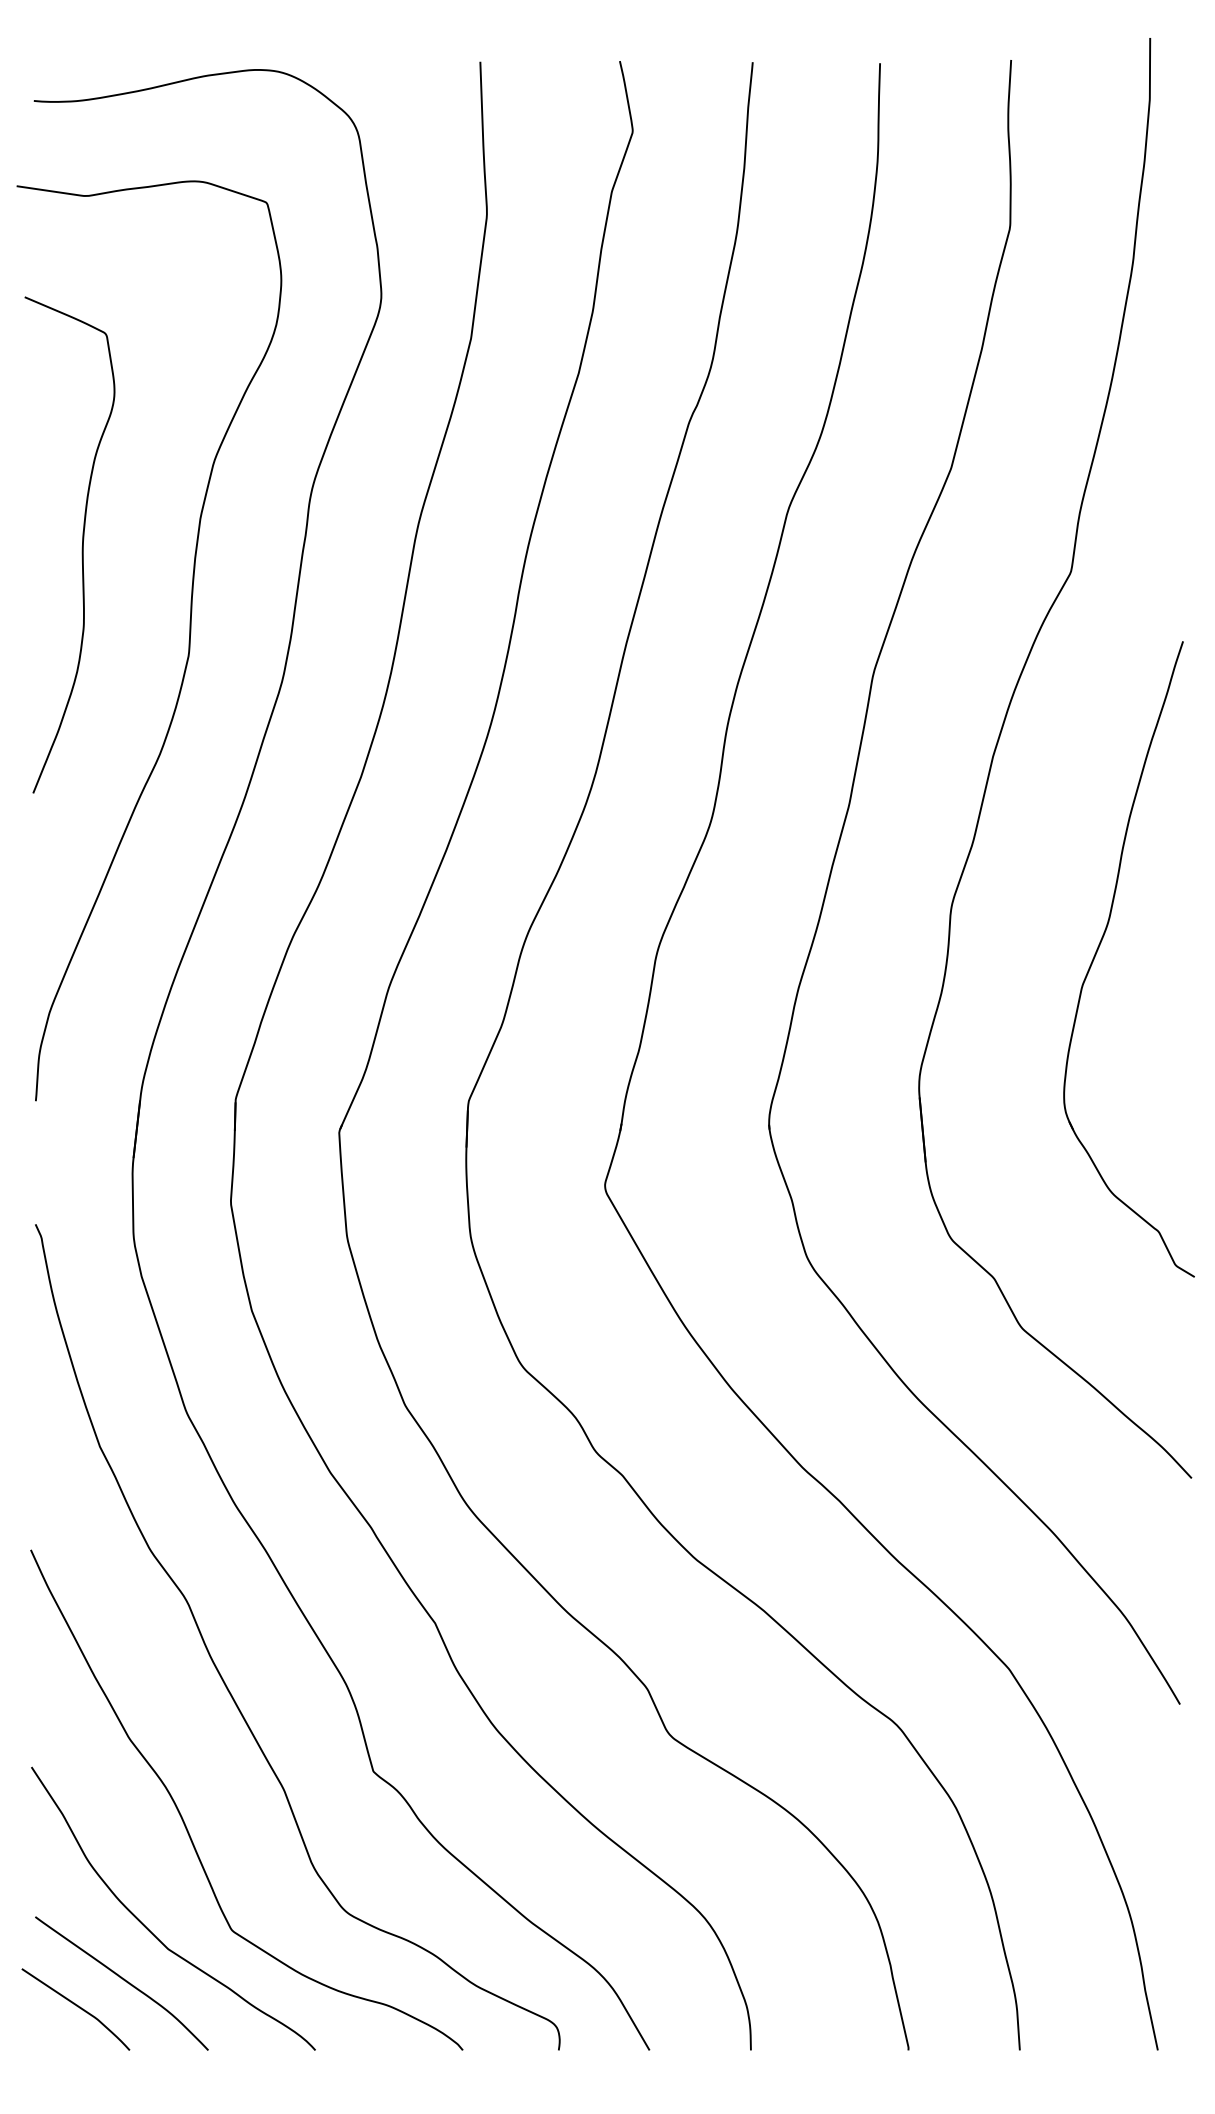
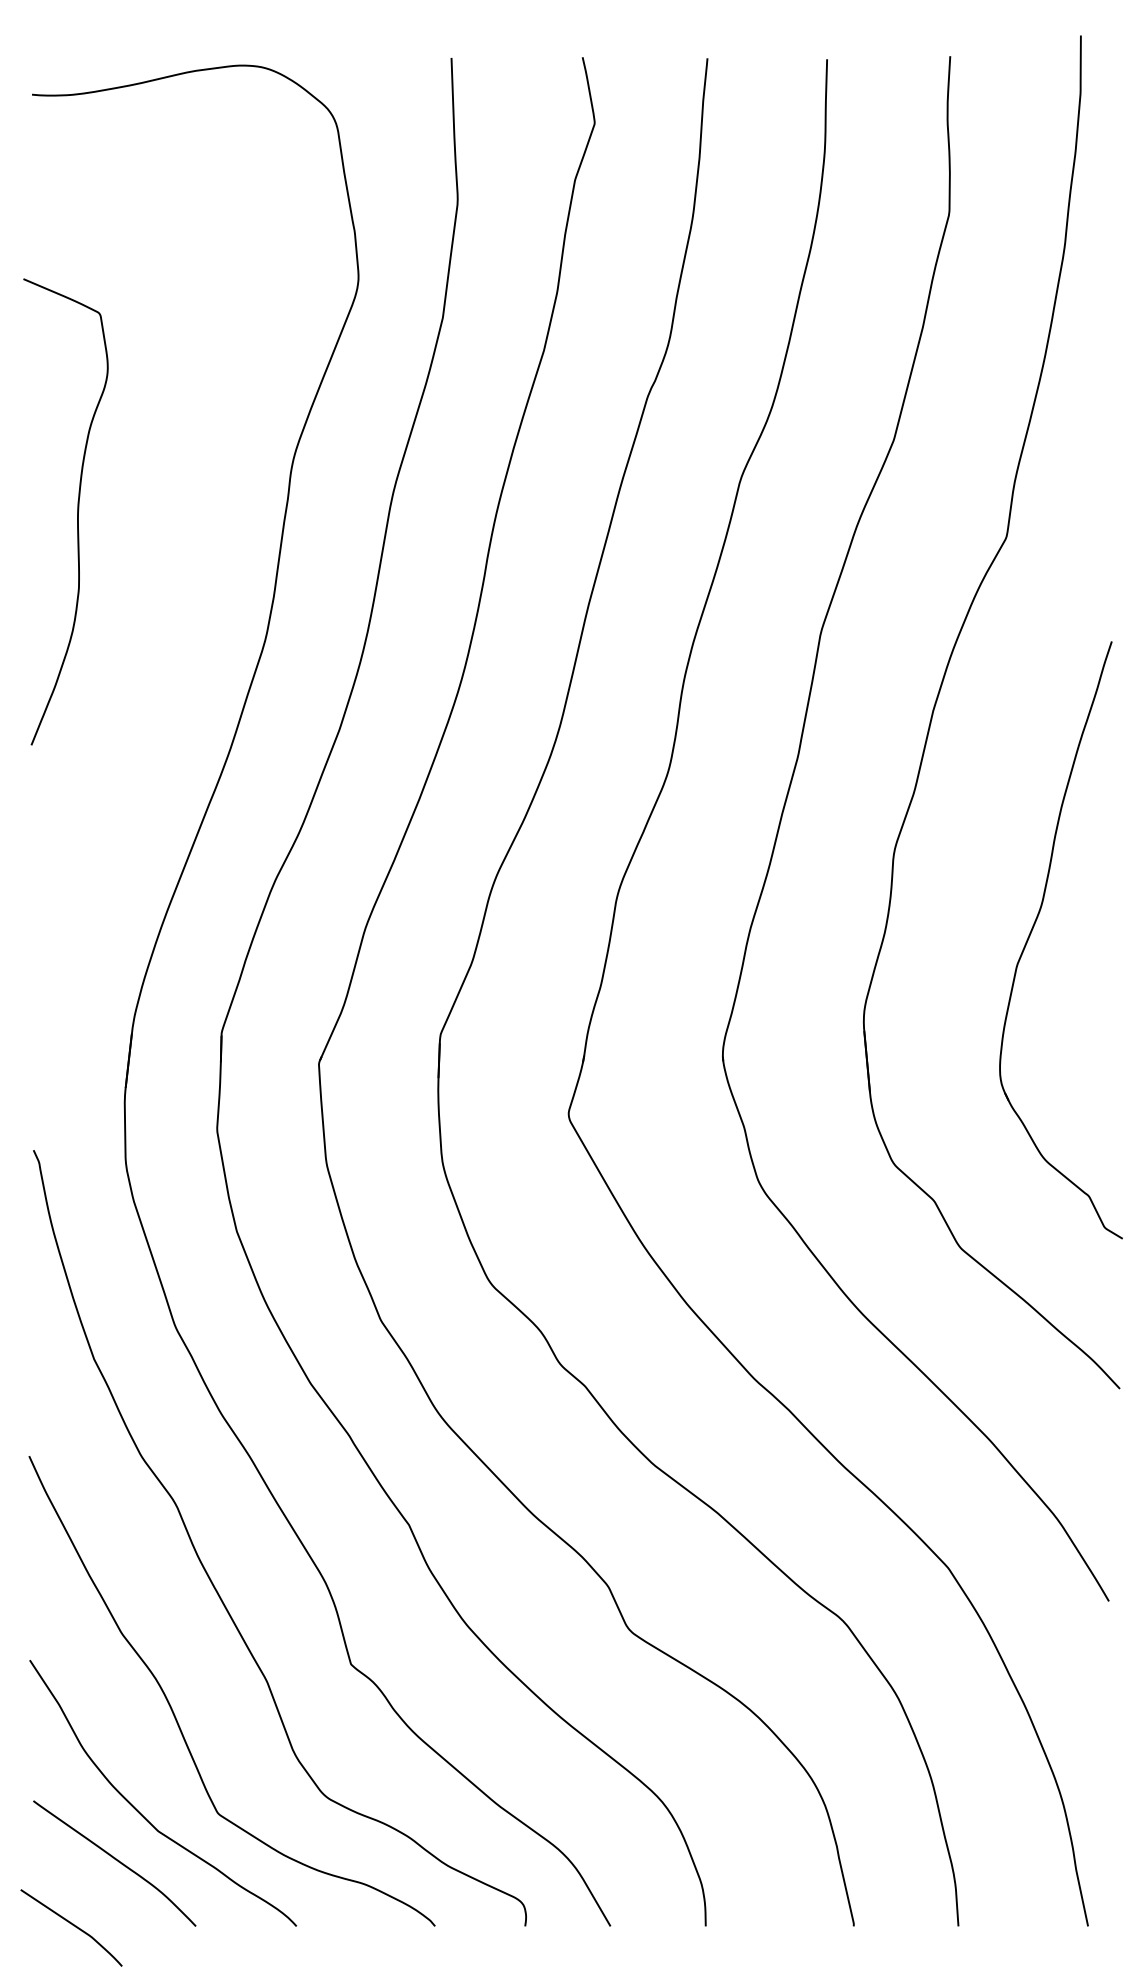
curve: (188, 640) -> (177, 601), removed
part: (1099, 947) -> (1033, 929), moved
curve: (76, 2006) -> (72, 1925), moved

